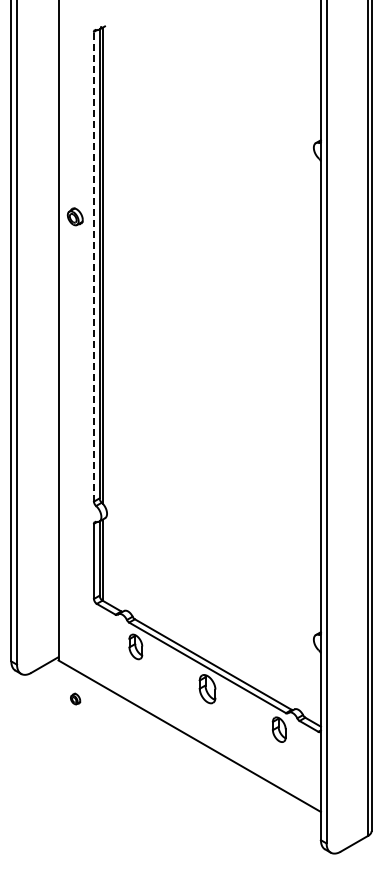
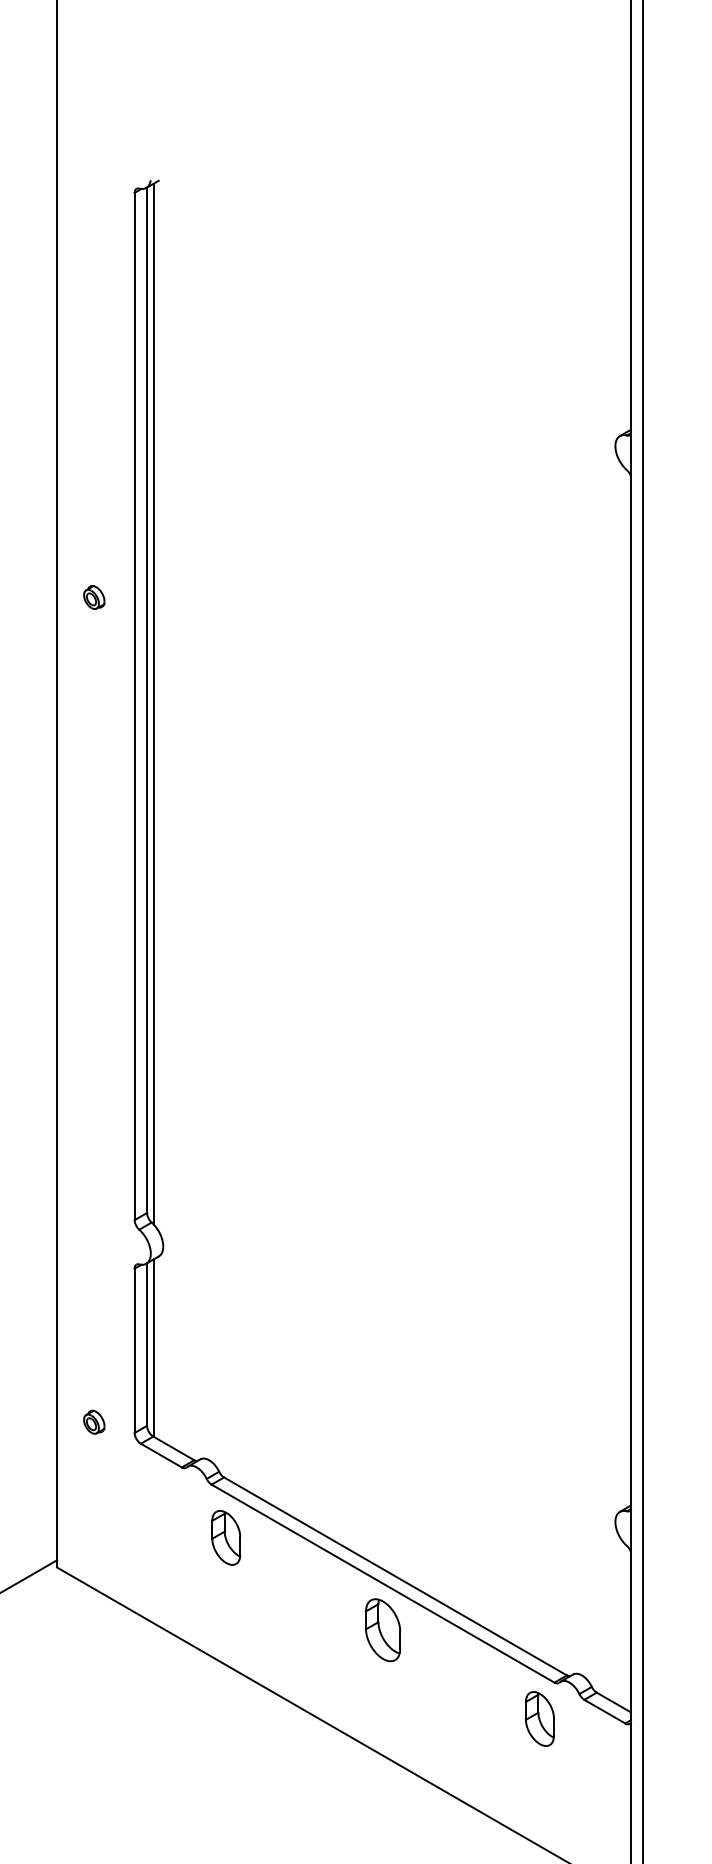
part: (75, 216) -> (94, 596), size x0.62
line: (93, 266) -> (133, 705), dashed -> solid
part: (75, 698) -> (94, 1421), moved

